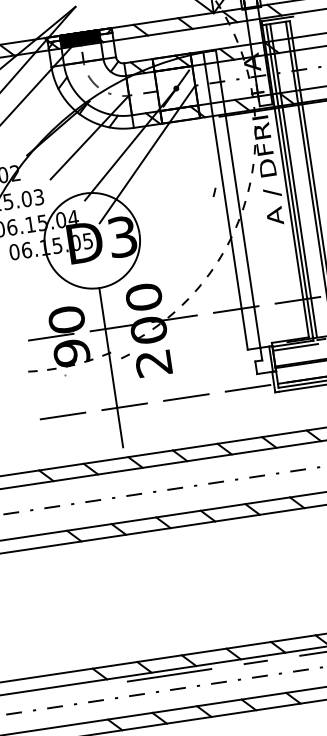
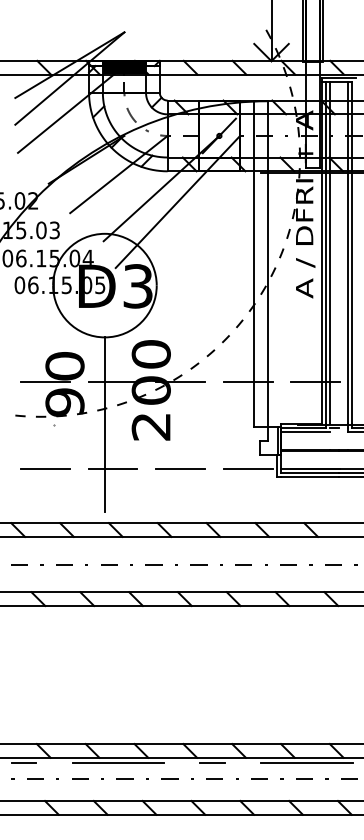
curve: (214, 192) -> (243, 253), removed
curve: (124, 356) -> (121, 403), moved
line: (83, 688) -> (23, 763), added

